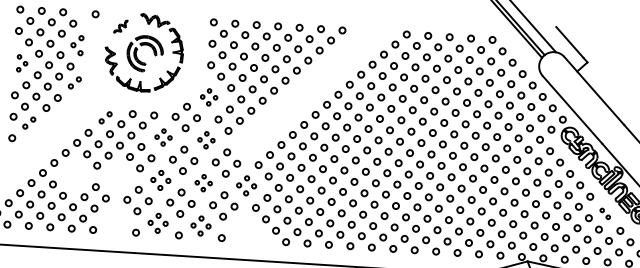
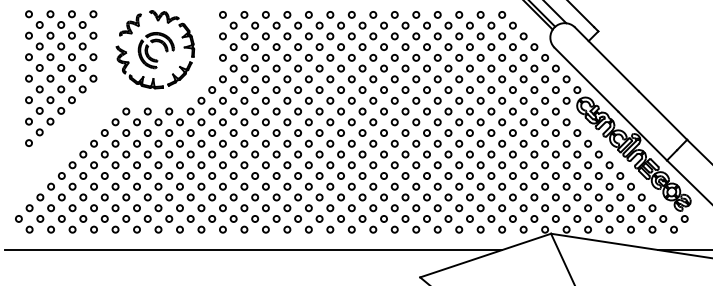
circle: (95, 14) -> (93, 14), moved
part: (120, 26) -> (130, 24), size x1.67
part: (76, 45) -> (87, 46), size x1.43
part: (22, 63) -> (34, 67), size x1.67
part: (74, 82) -> (87, 83), size x1.43
part: (311, 93) -> (324, 79), added
part: (208, 96) -> (222, 89), size x1.67
part: (105, 117) -> (120, 116), size x1.43
part: (28, 122) -> (44, 126), size x1.43
part: (163, 137) -> (179, 132), size x1.67
part: (206, 139) -> (222, 132), size x1.67
part: (74, 174) -> (93, 175), added
part: (117, 177) -> (136, 175), added
part: (160, 179) -> (179, 175), size x1.43
part: (203, 182) -> (222, 175), size x1.67
part: (246, 185) -> (265, 175), size x1.43
part: (605, 213) -> (625, 181), size x1.67
part: (114, 220) -> (136, 218), added
part: (157, 222) -> (179, 218), size x1.43
part: (200, 225) -> (222, 218), size x1.43
part: (249, 228) -> (271, 218), added

